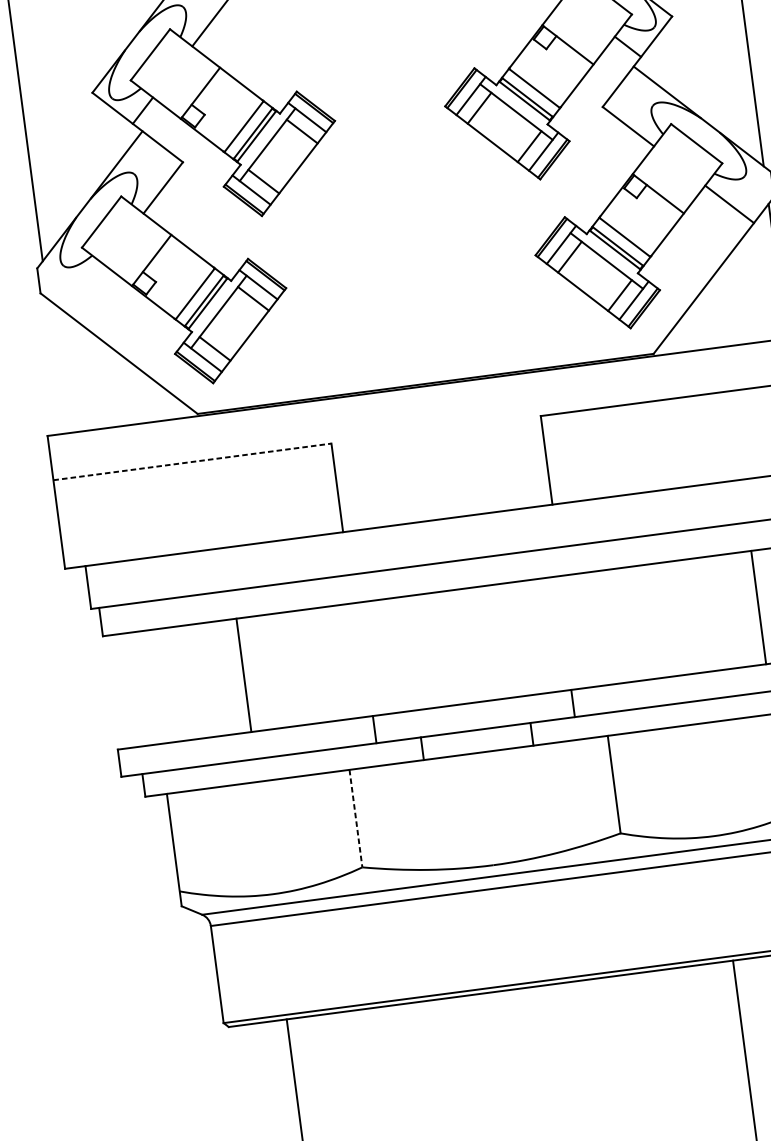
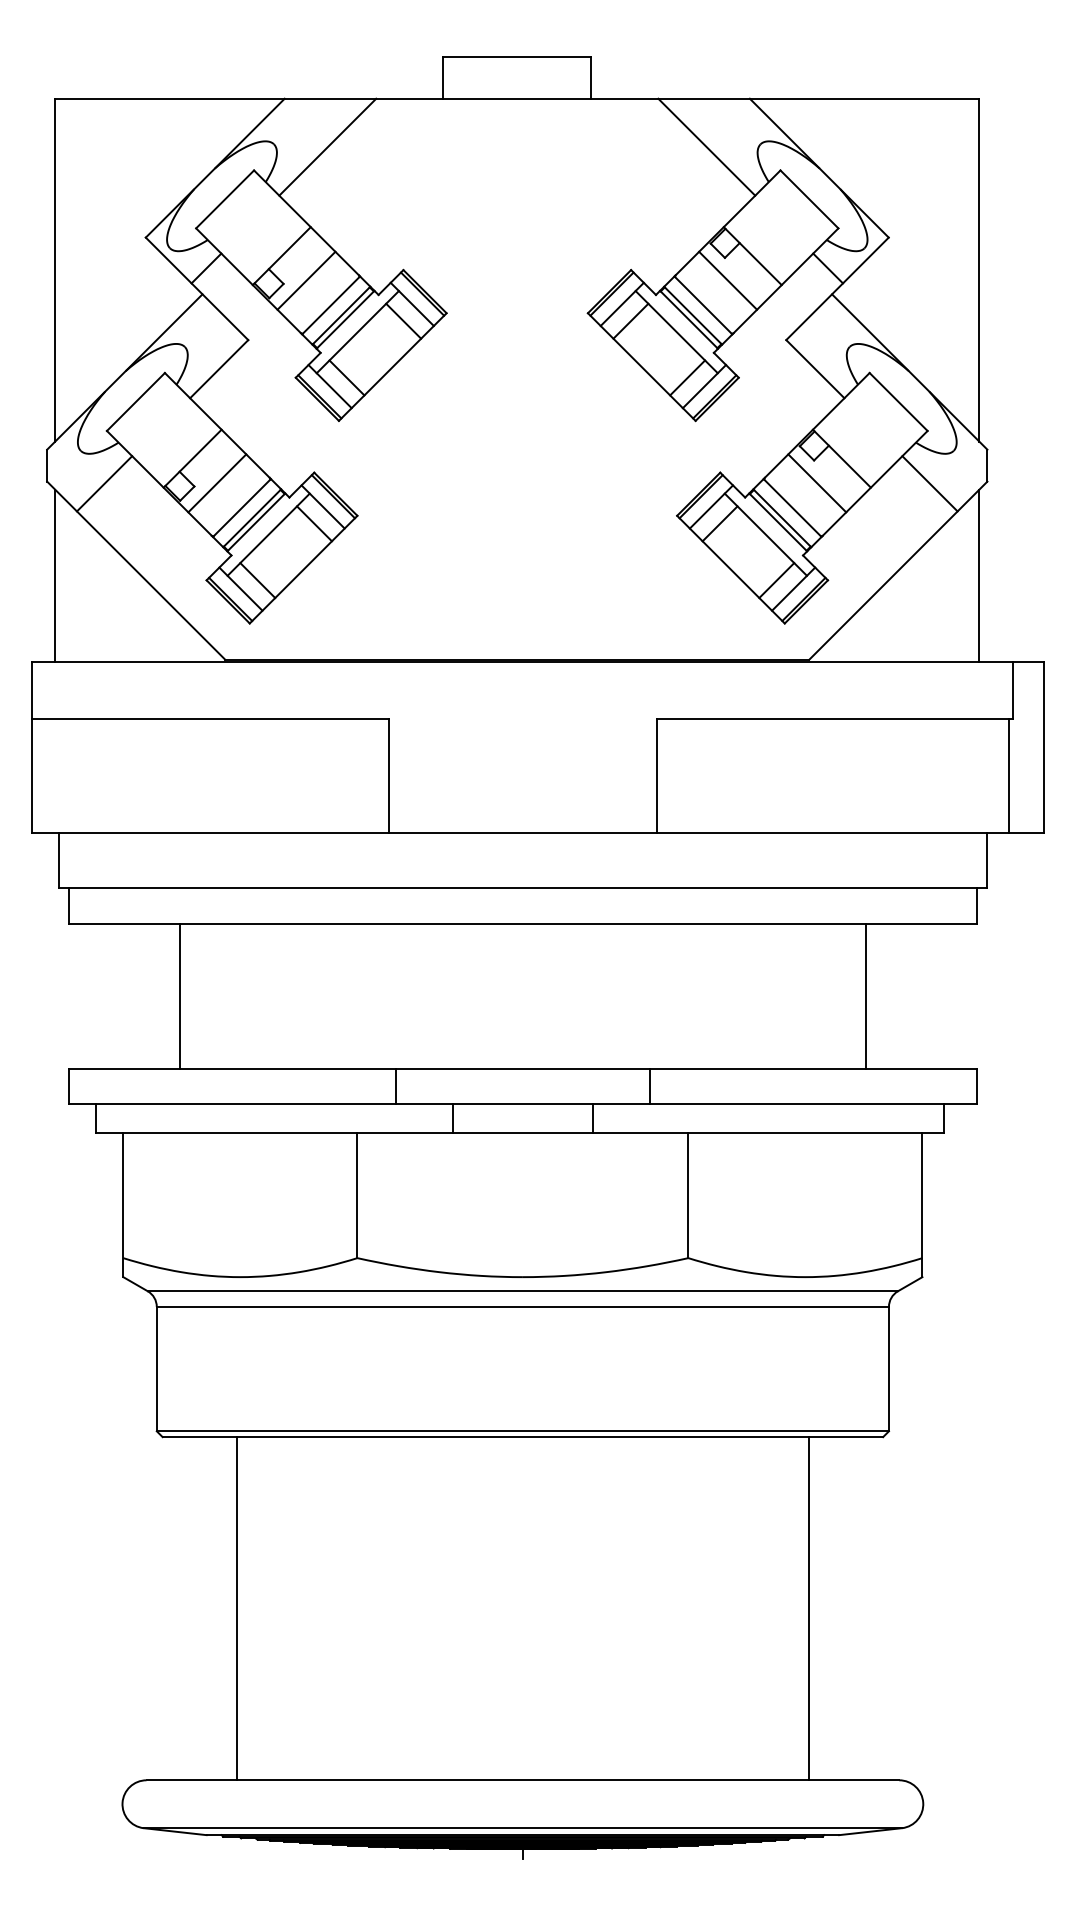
line: (551, 66) -> (728, 280), added
line: (222, 109) -> (306, 280), added
line: (641, 215) -> (817, 483), added
line: (173, 277) -> (217, 483), added
line: (85, 288) -> (104, 483), added
line: (56, 365) -> (55, 575), added
line: (193, 462) -> (211, 719), dashed -> solid
line: (758, 607) -> (865, 996), moved
line: (244, 675) -> (180, 996), moved
line: (356, 819) -> (357, 1196), dashed -> solid

